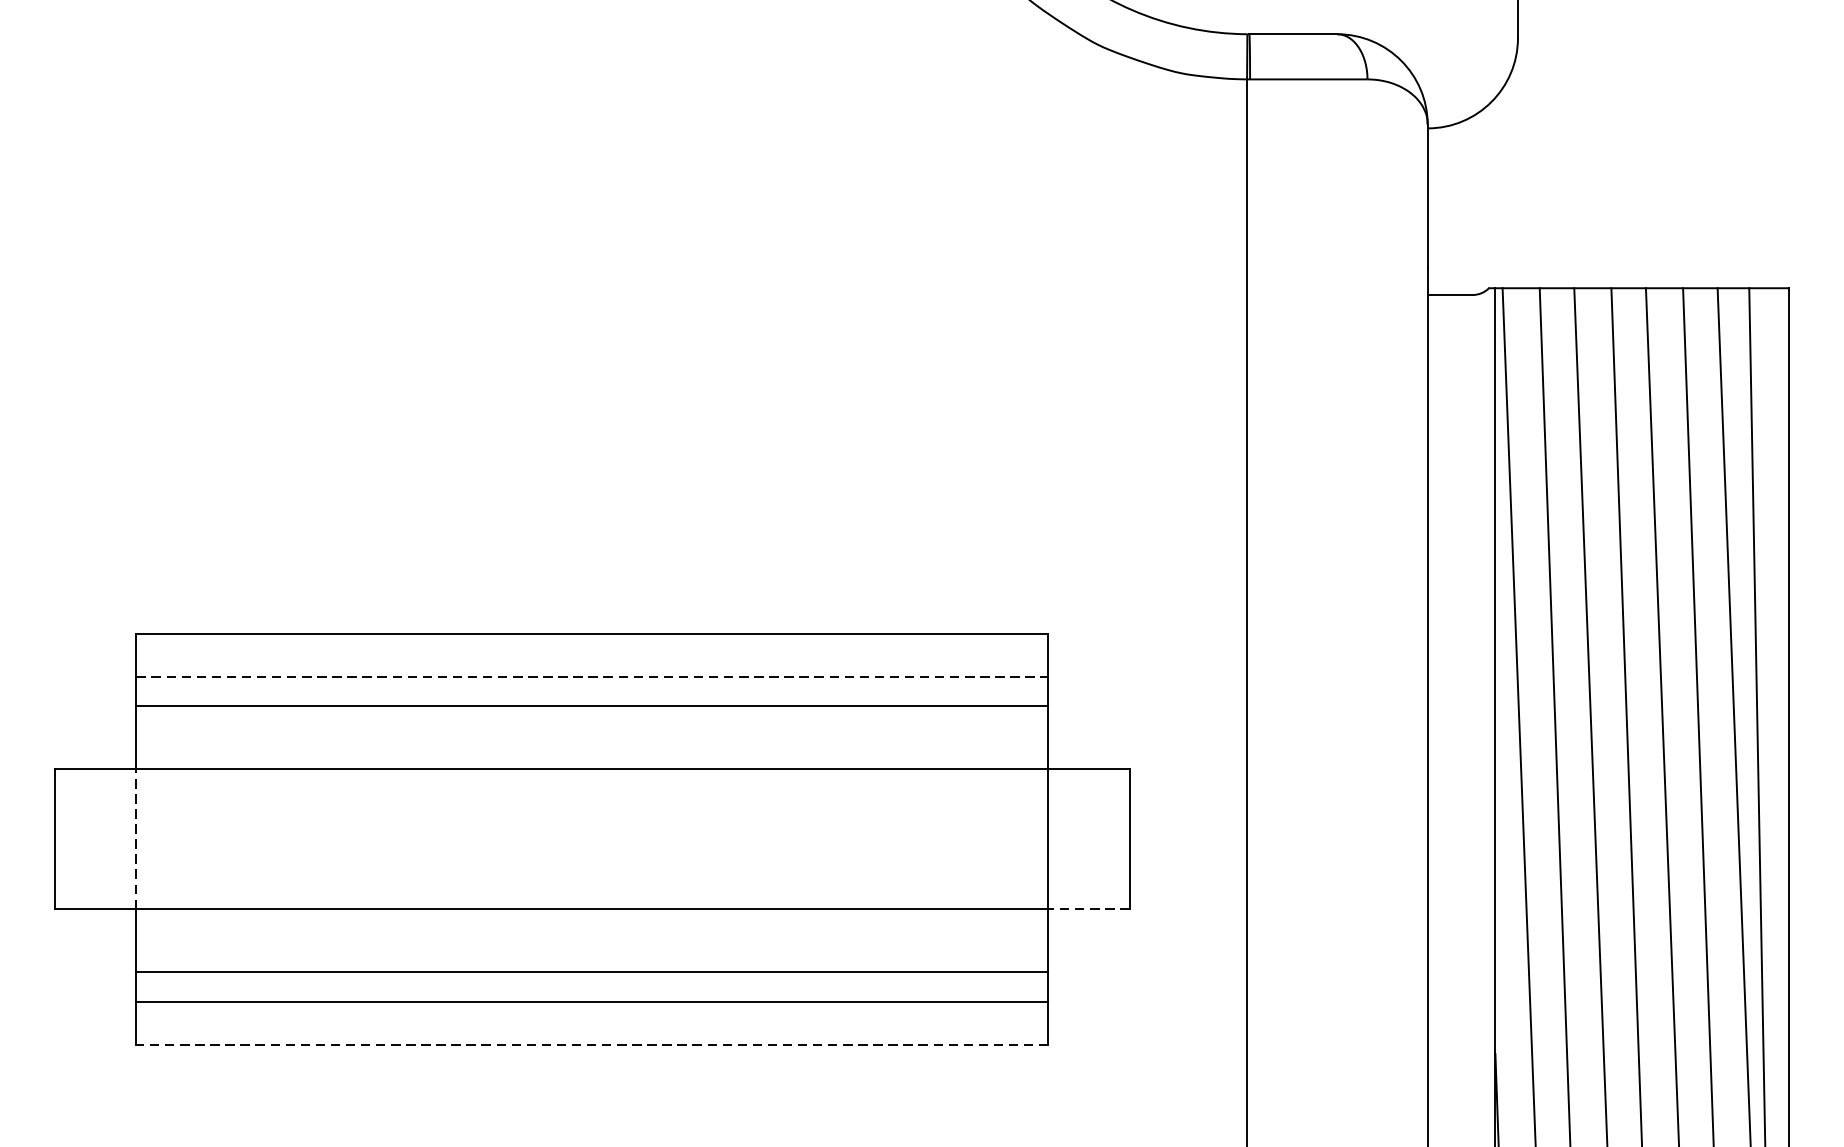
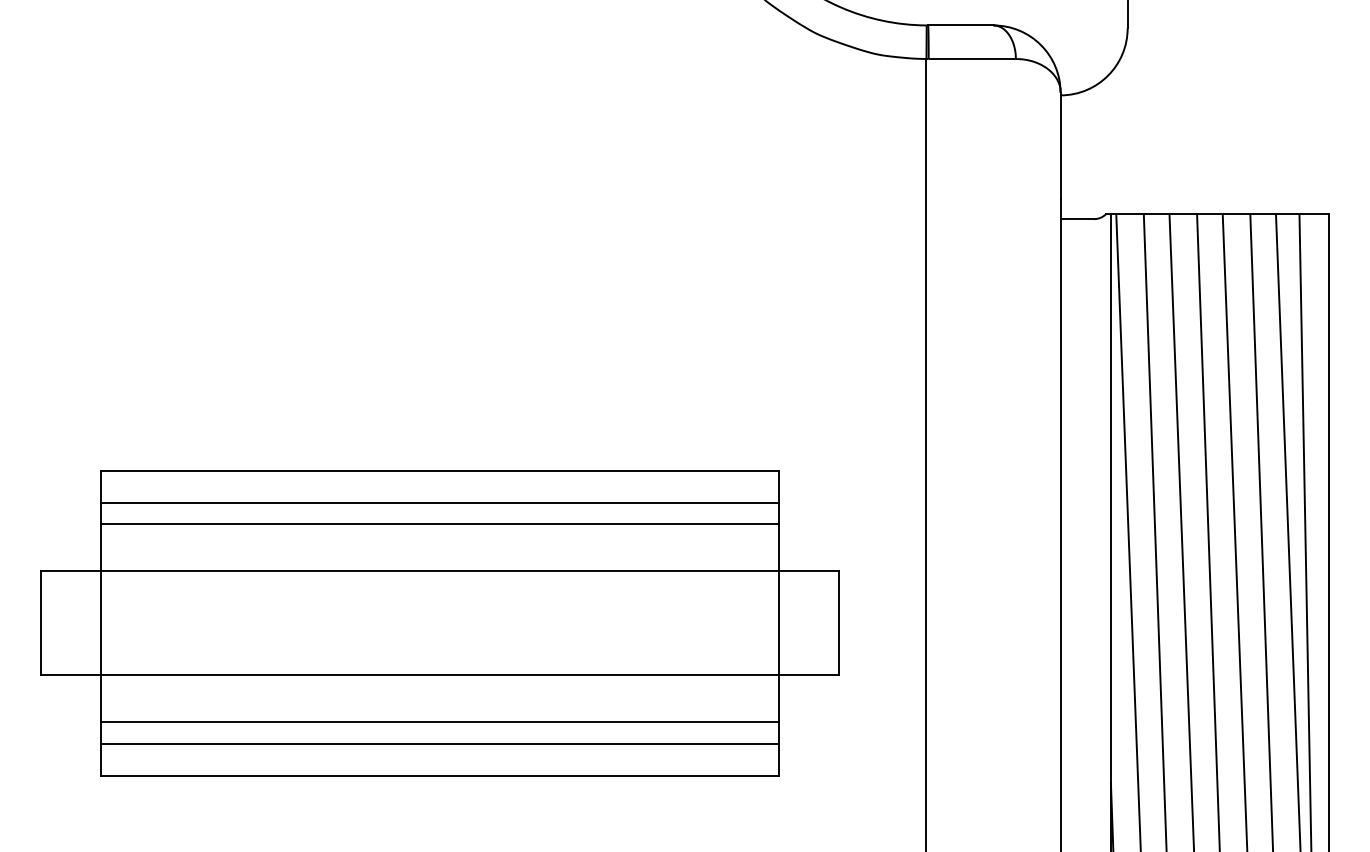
line: (592, 676) -> (440, 502), dashed -> solid
line: (136, 839) -> (101, 623), dashed -> solid
line: (1088, 909) -> (808, 675), dashed -> solid
line: (592, 1044) -> (440, 775), dashed -> solid

